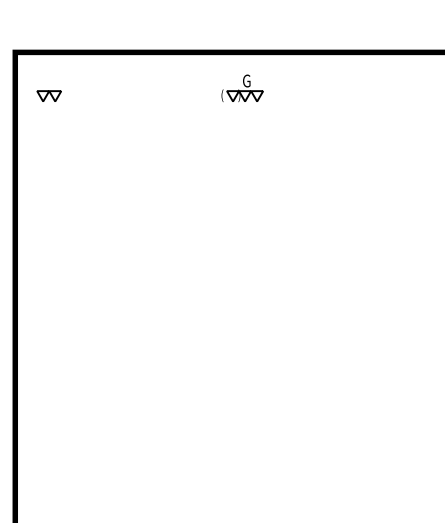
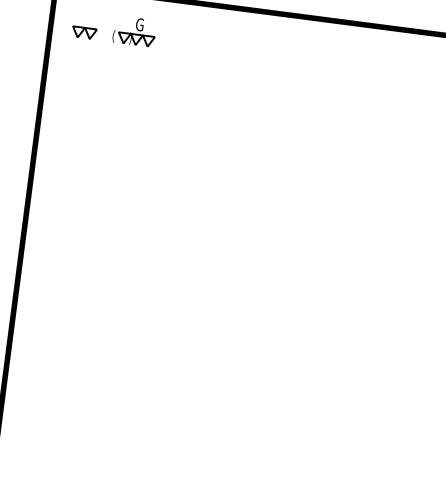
part: (242, 87) -> (134, 30), moved

